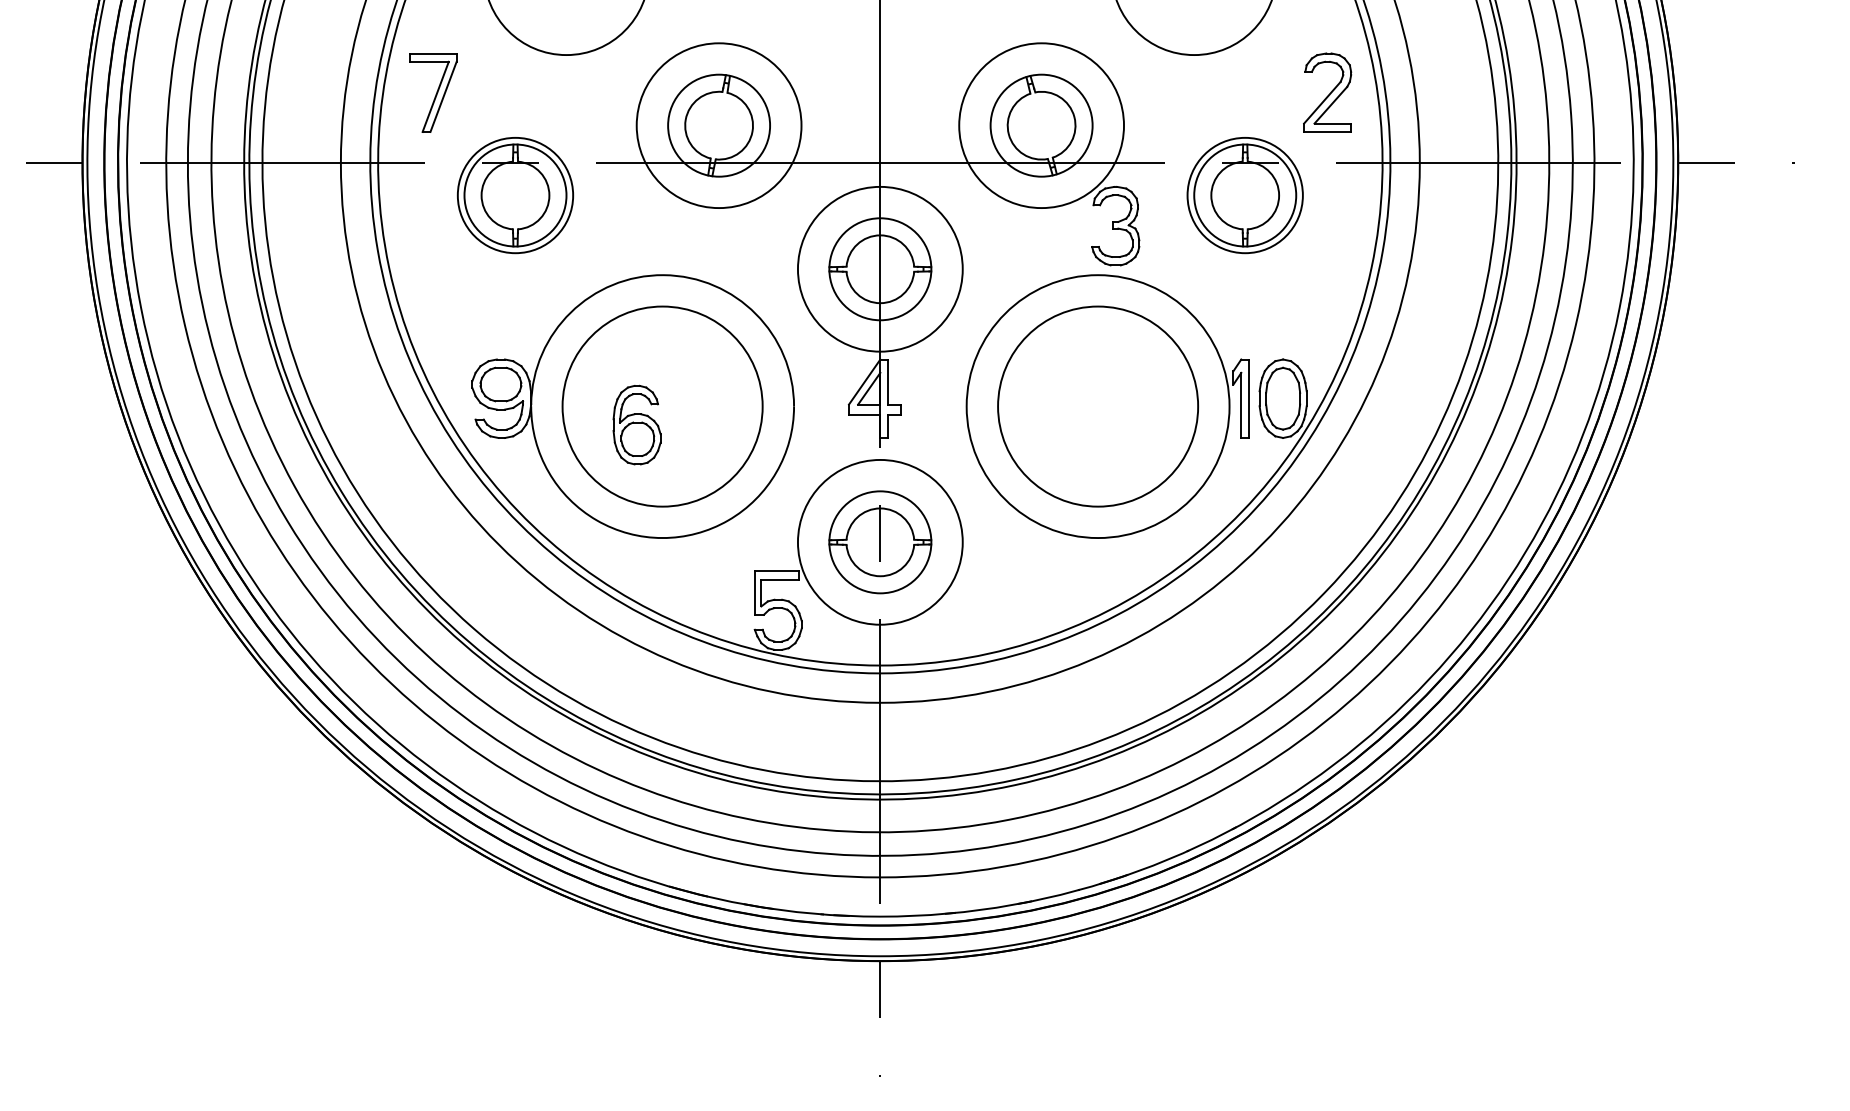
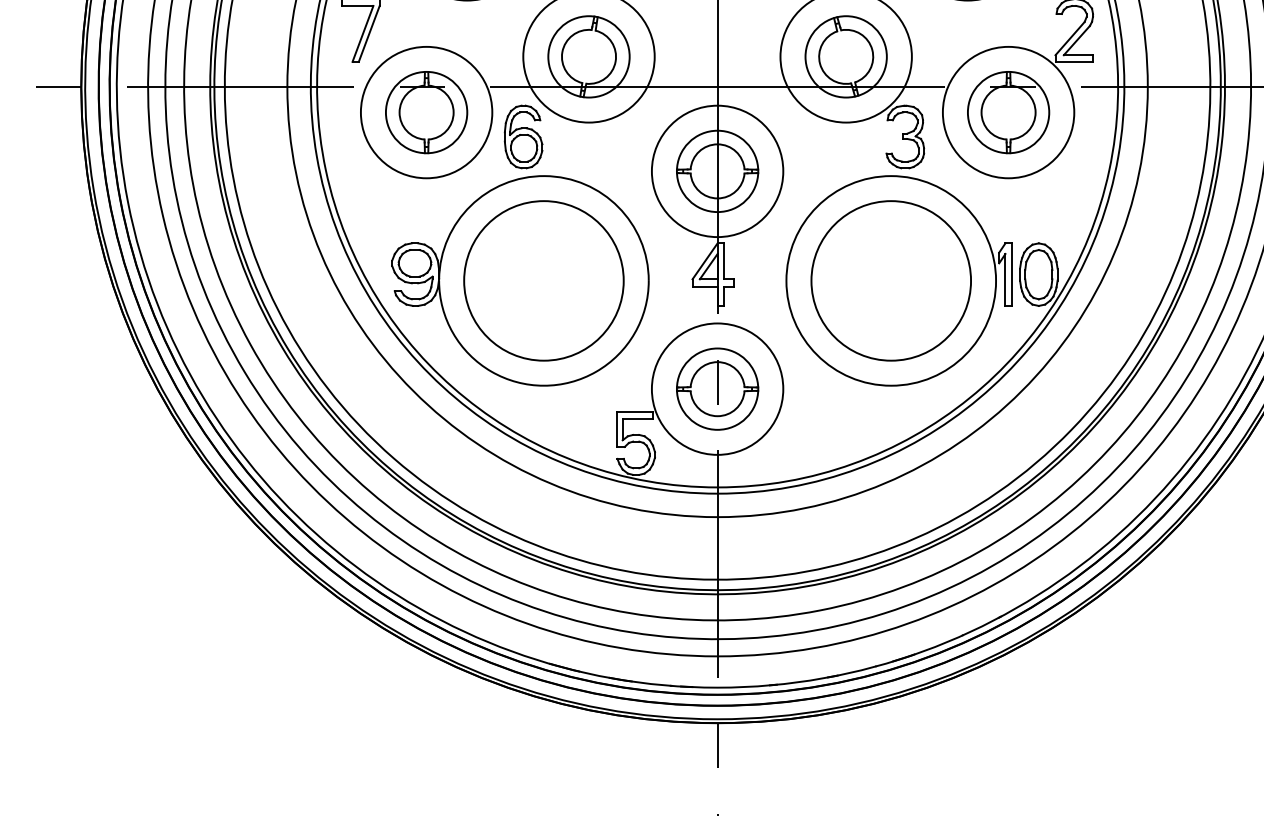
circle: (515, 195) -> (426, 112), size x1.43
circle: (1244, 195) -> (1007, 112), size x1.43
part: (636, 424) -> (523, 136), moved

